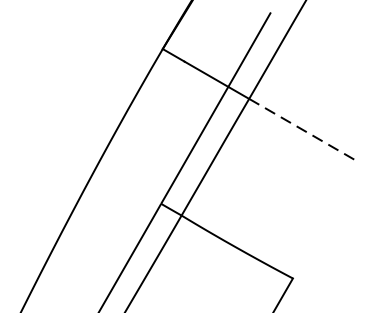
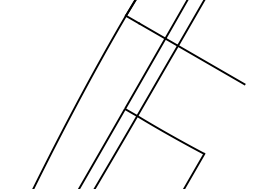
line: (304, 131) -> (211, 65), dashed -> solid

